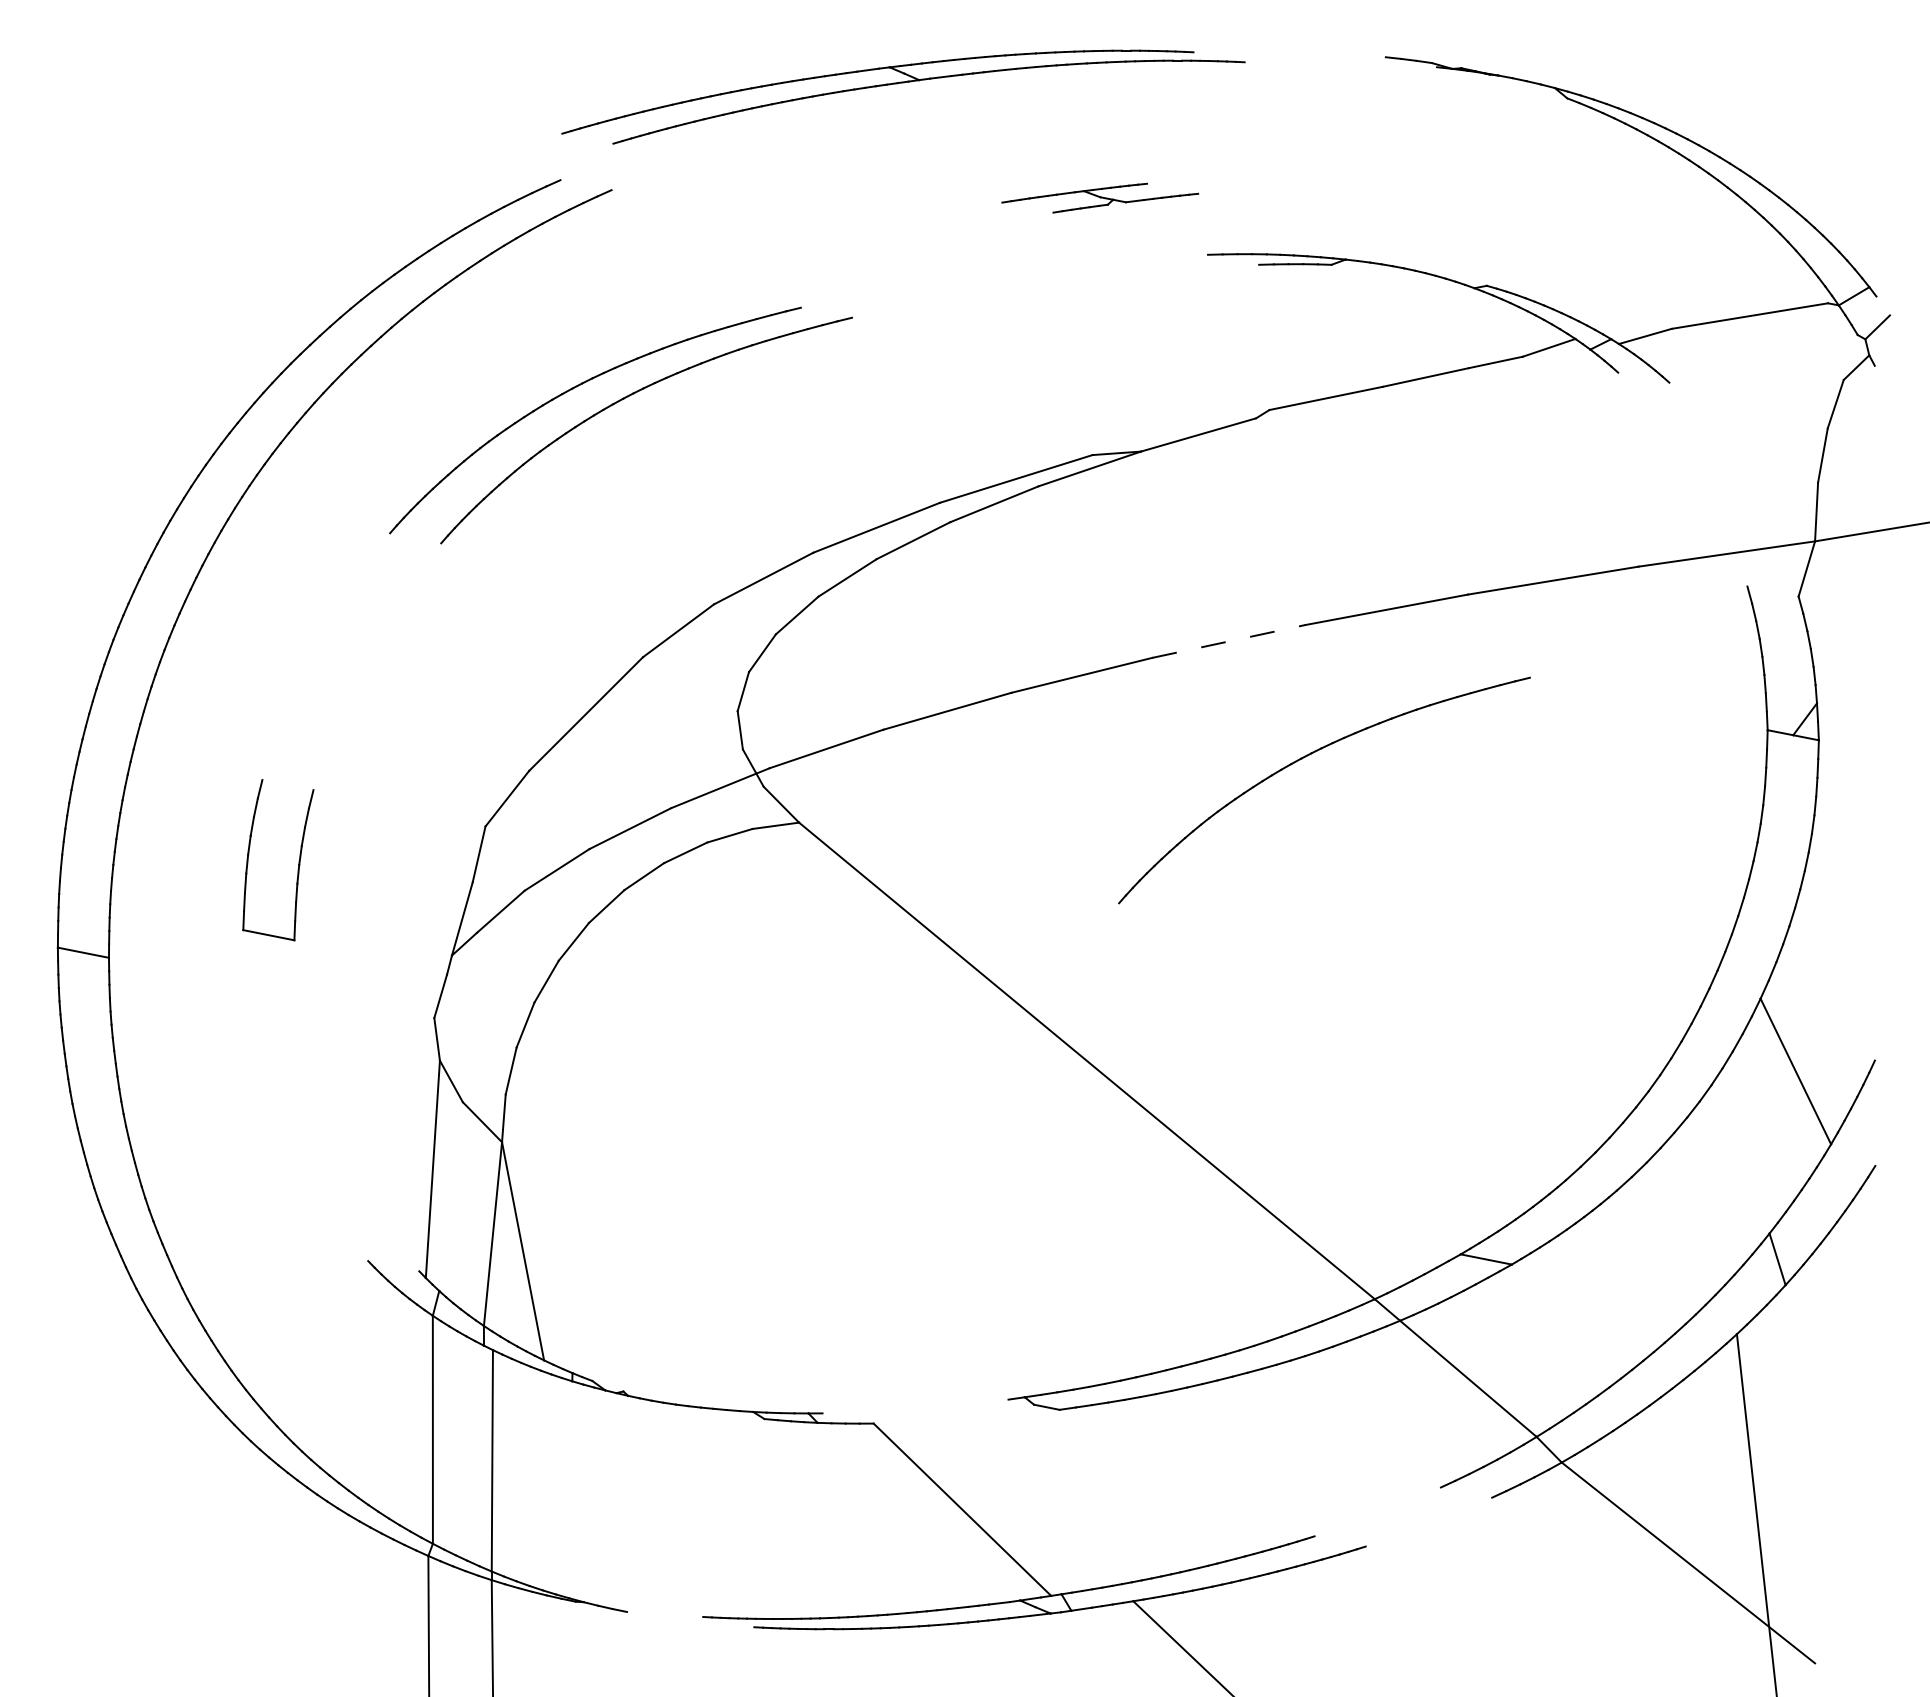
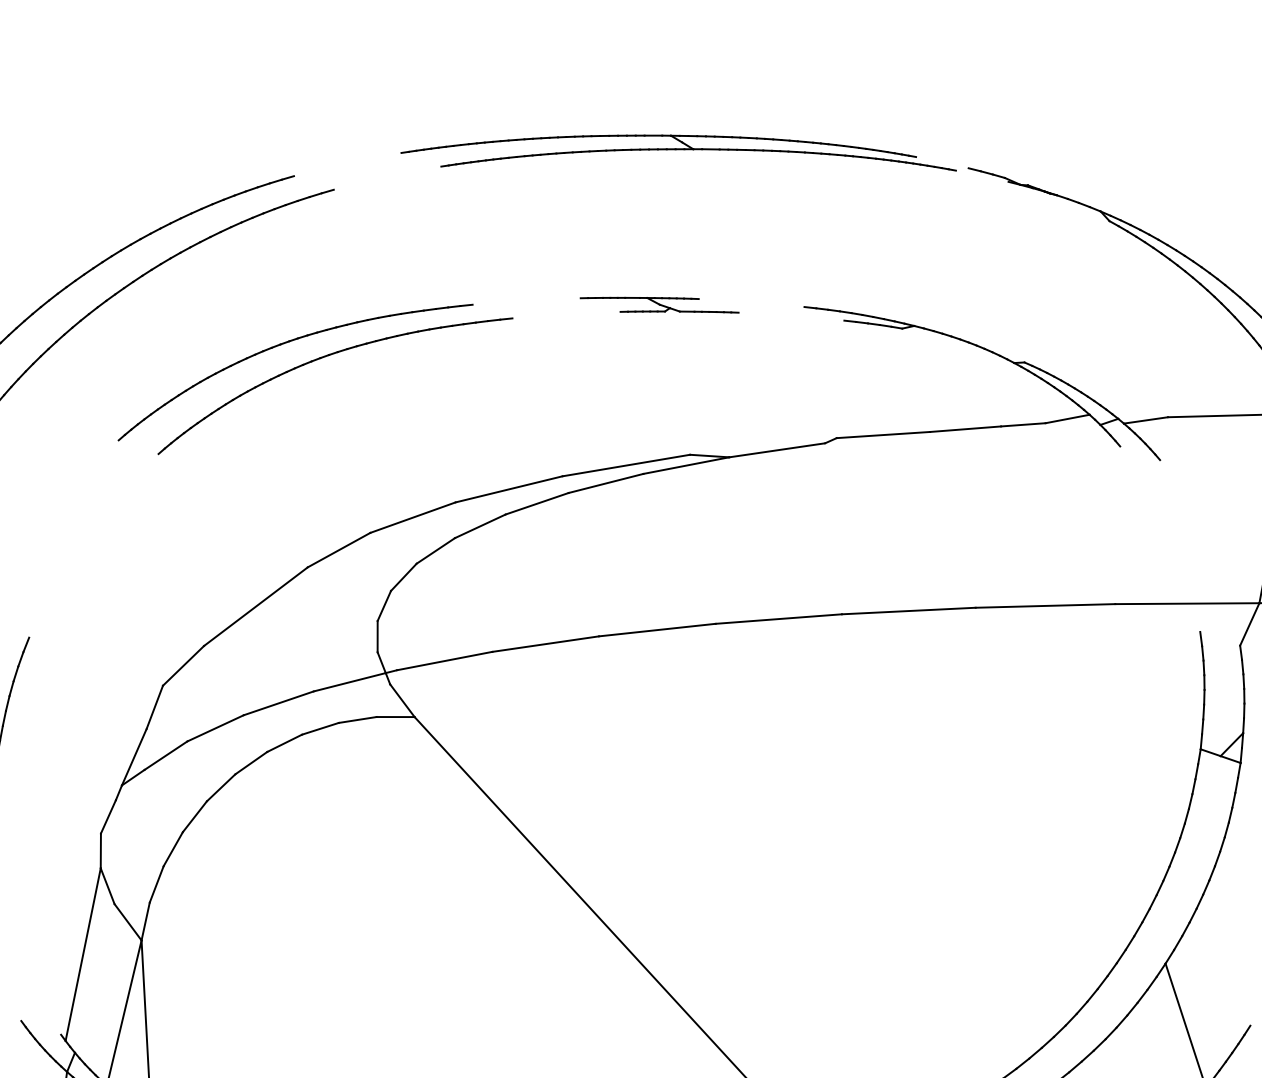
part: (903, 83) -> (680, 150), moved
part: (1100, 197) -> (659, 304), moved
line: (1229, 641) -> (779, 619), dashed -> solid
part: (1307, 756) -> (829, 719), removed

